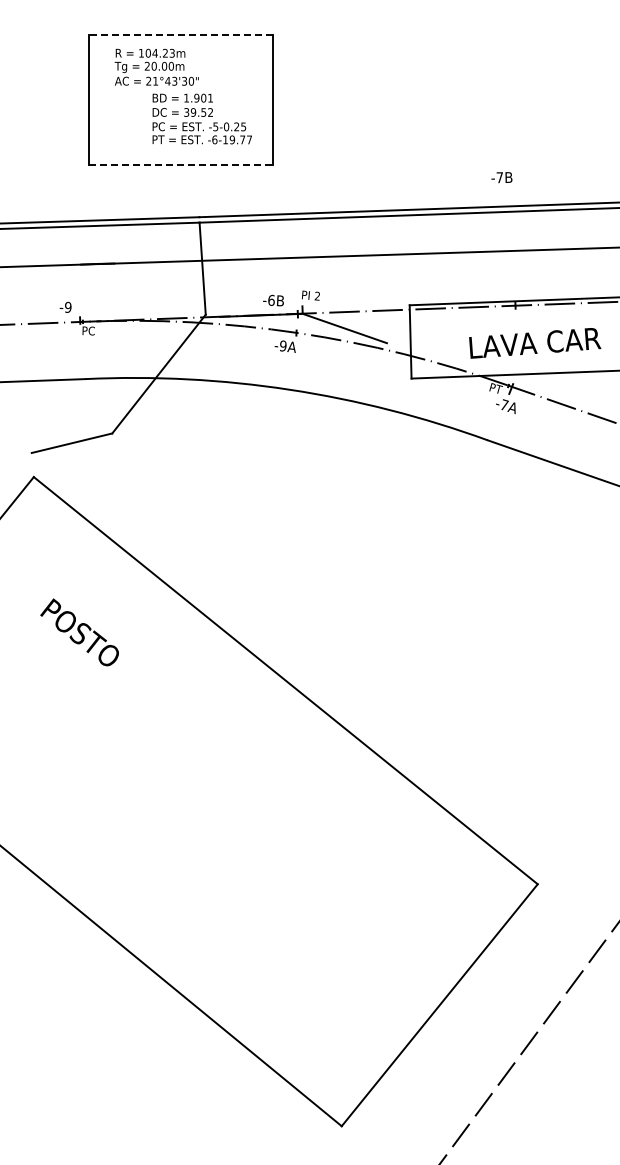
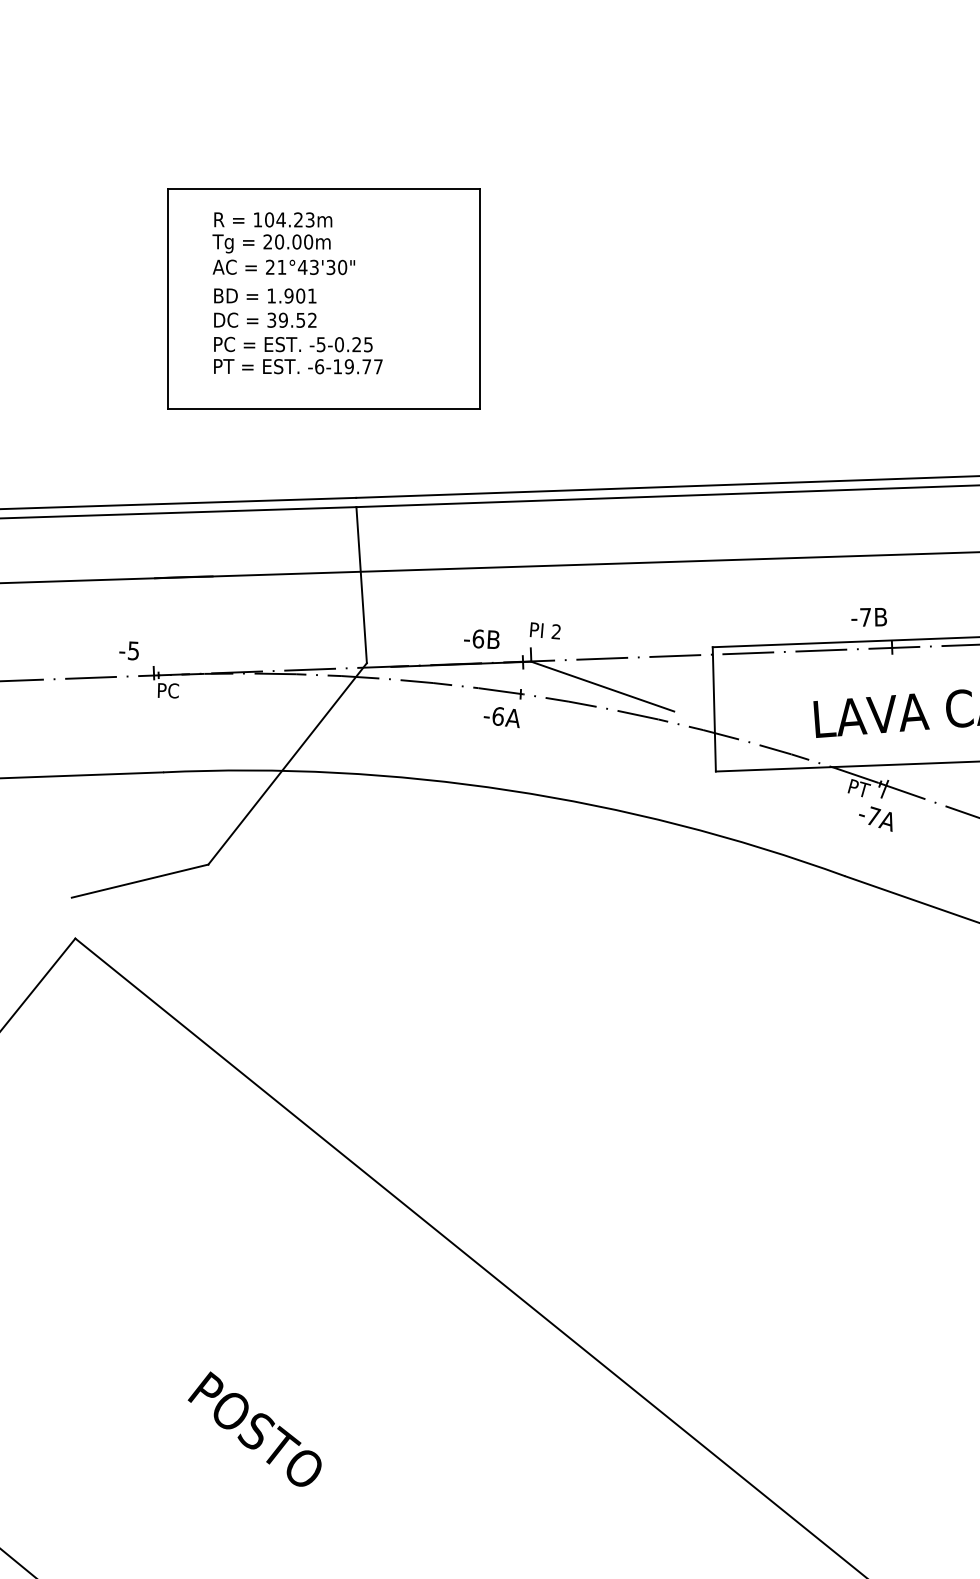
line: (180, 34) -> (324, 188), dashed -> solid
text: (201, 118) -> (296, 330), moved
line: (181, 164) -> (325, 408), dashed -> solid
text: (501, 177) -> (868, 617), moved
text: (67, 306) -> (132, 649), -9 -> -5
text: (283, 345) -> (498, 715), -9A -> -6A
text: (79, 632) -> (254, 1429), moved

